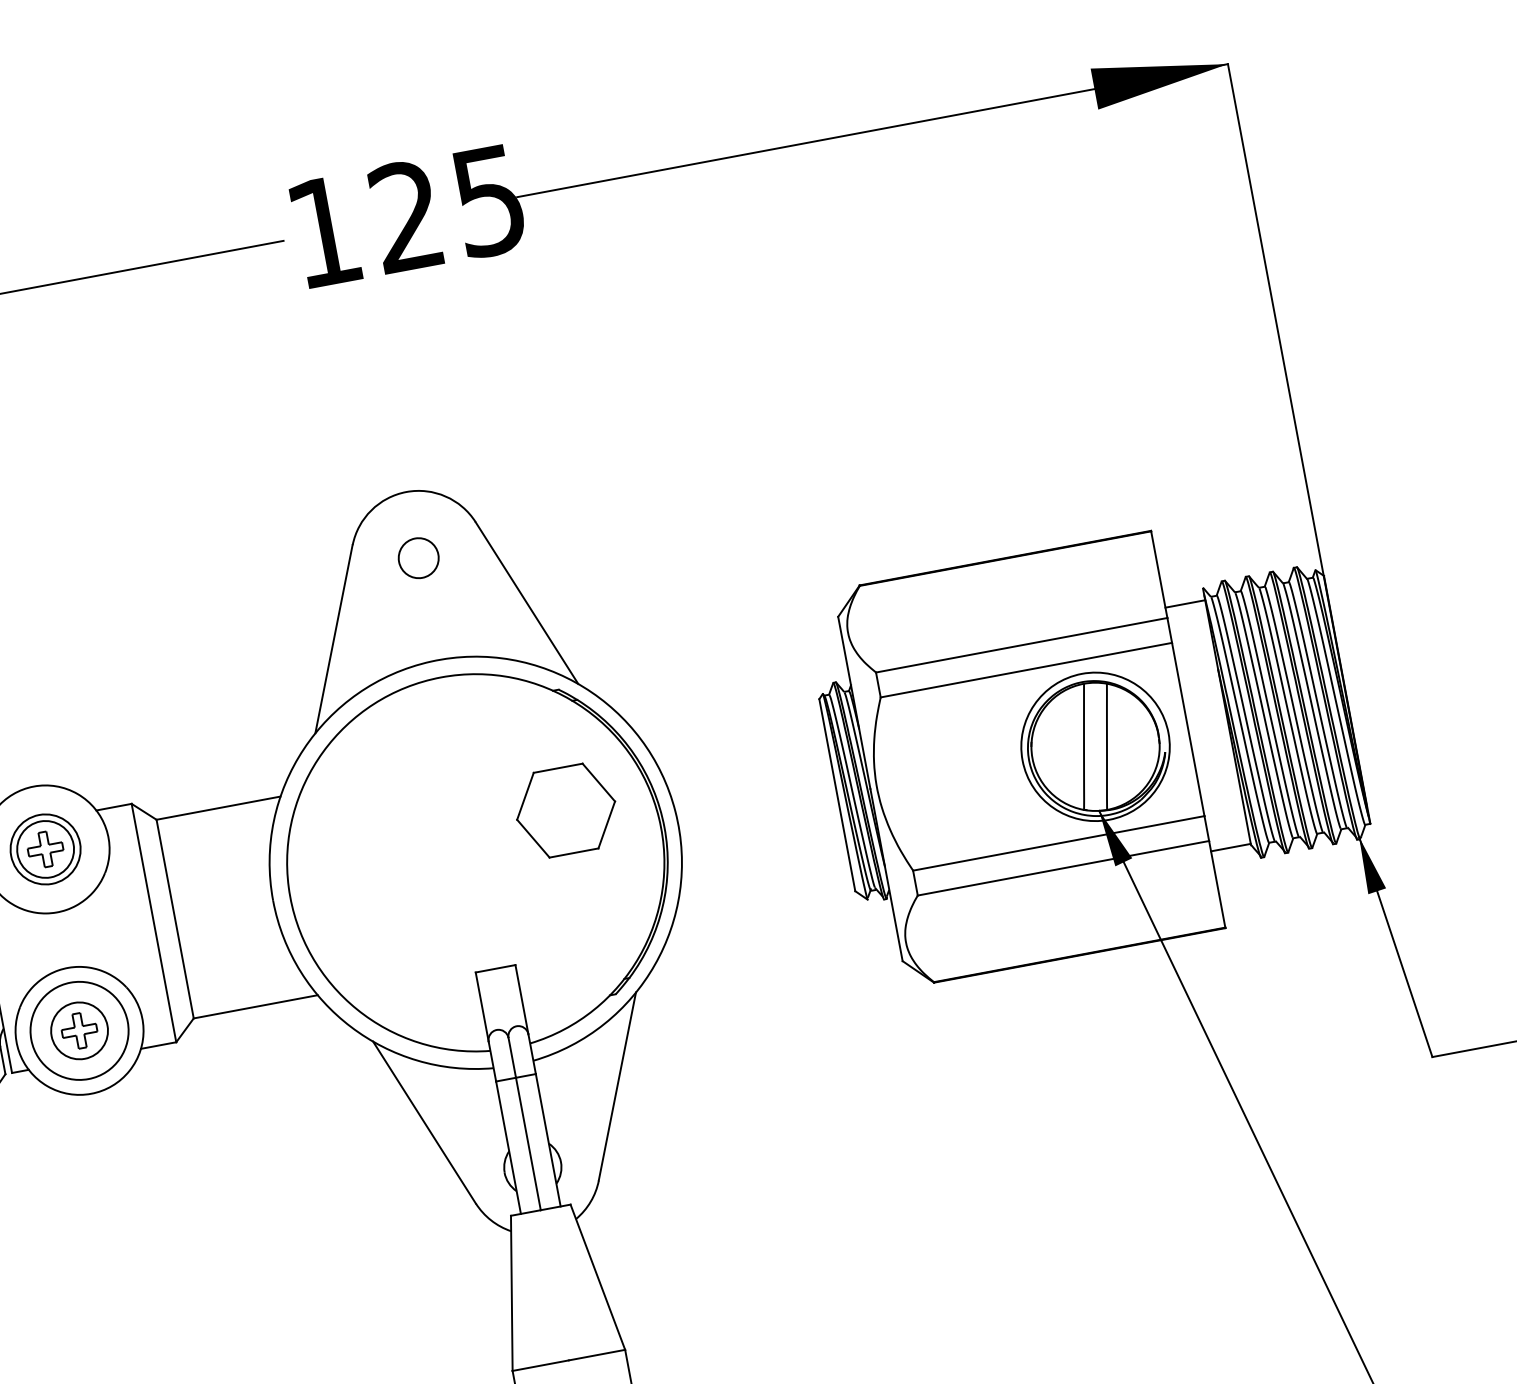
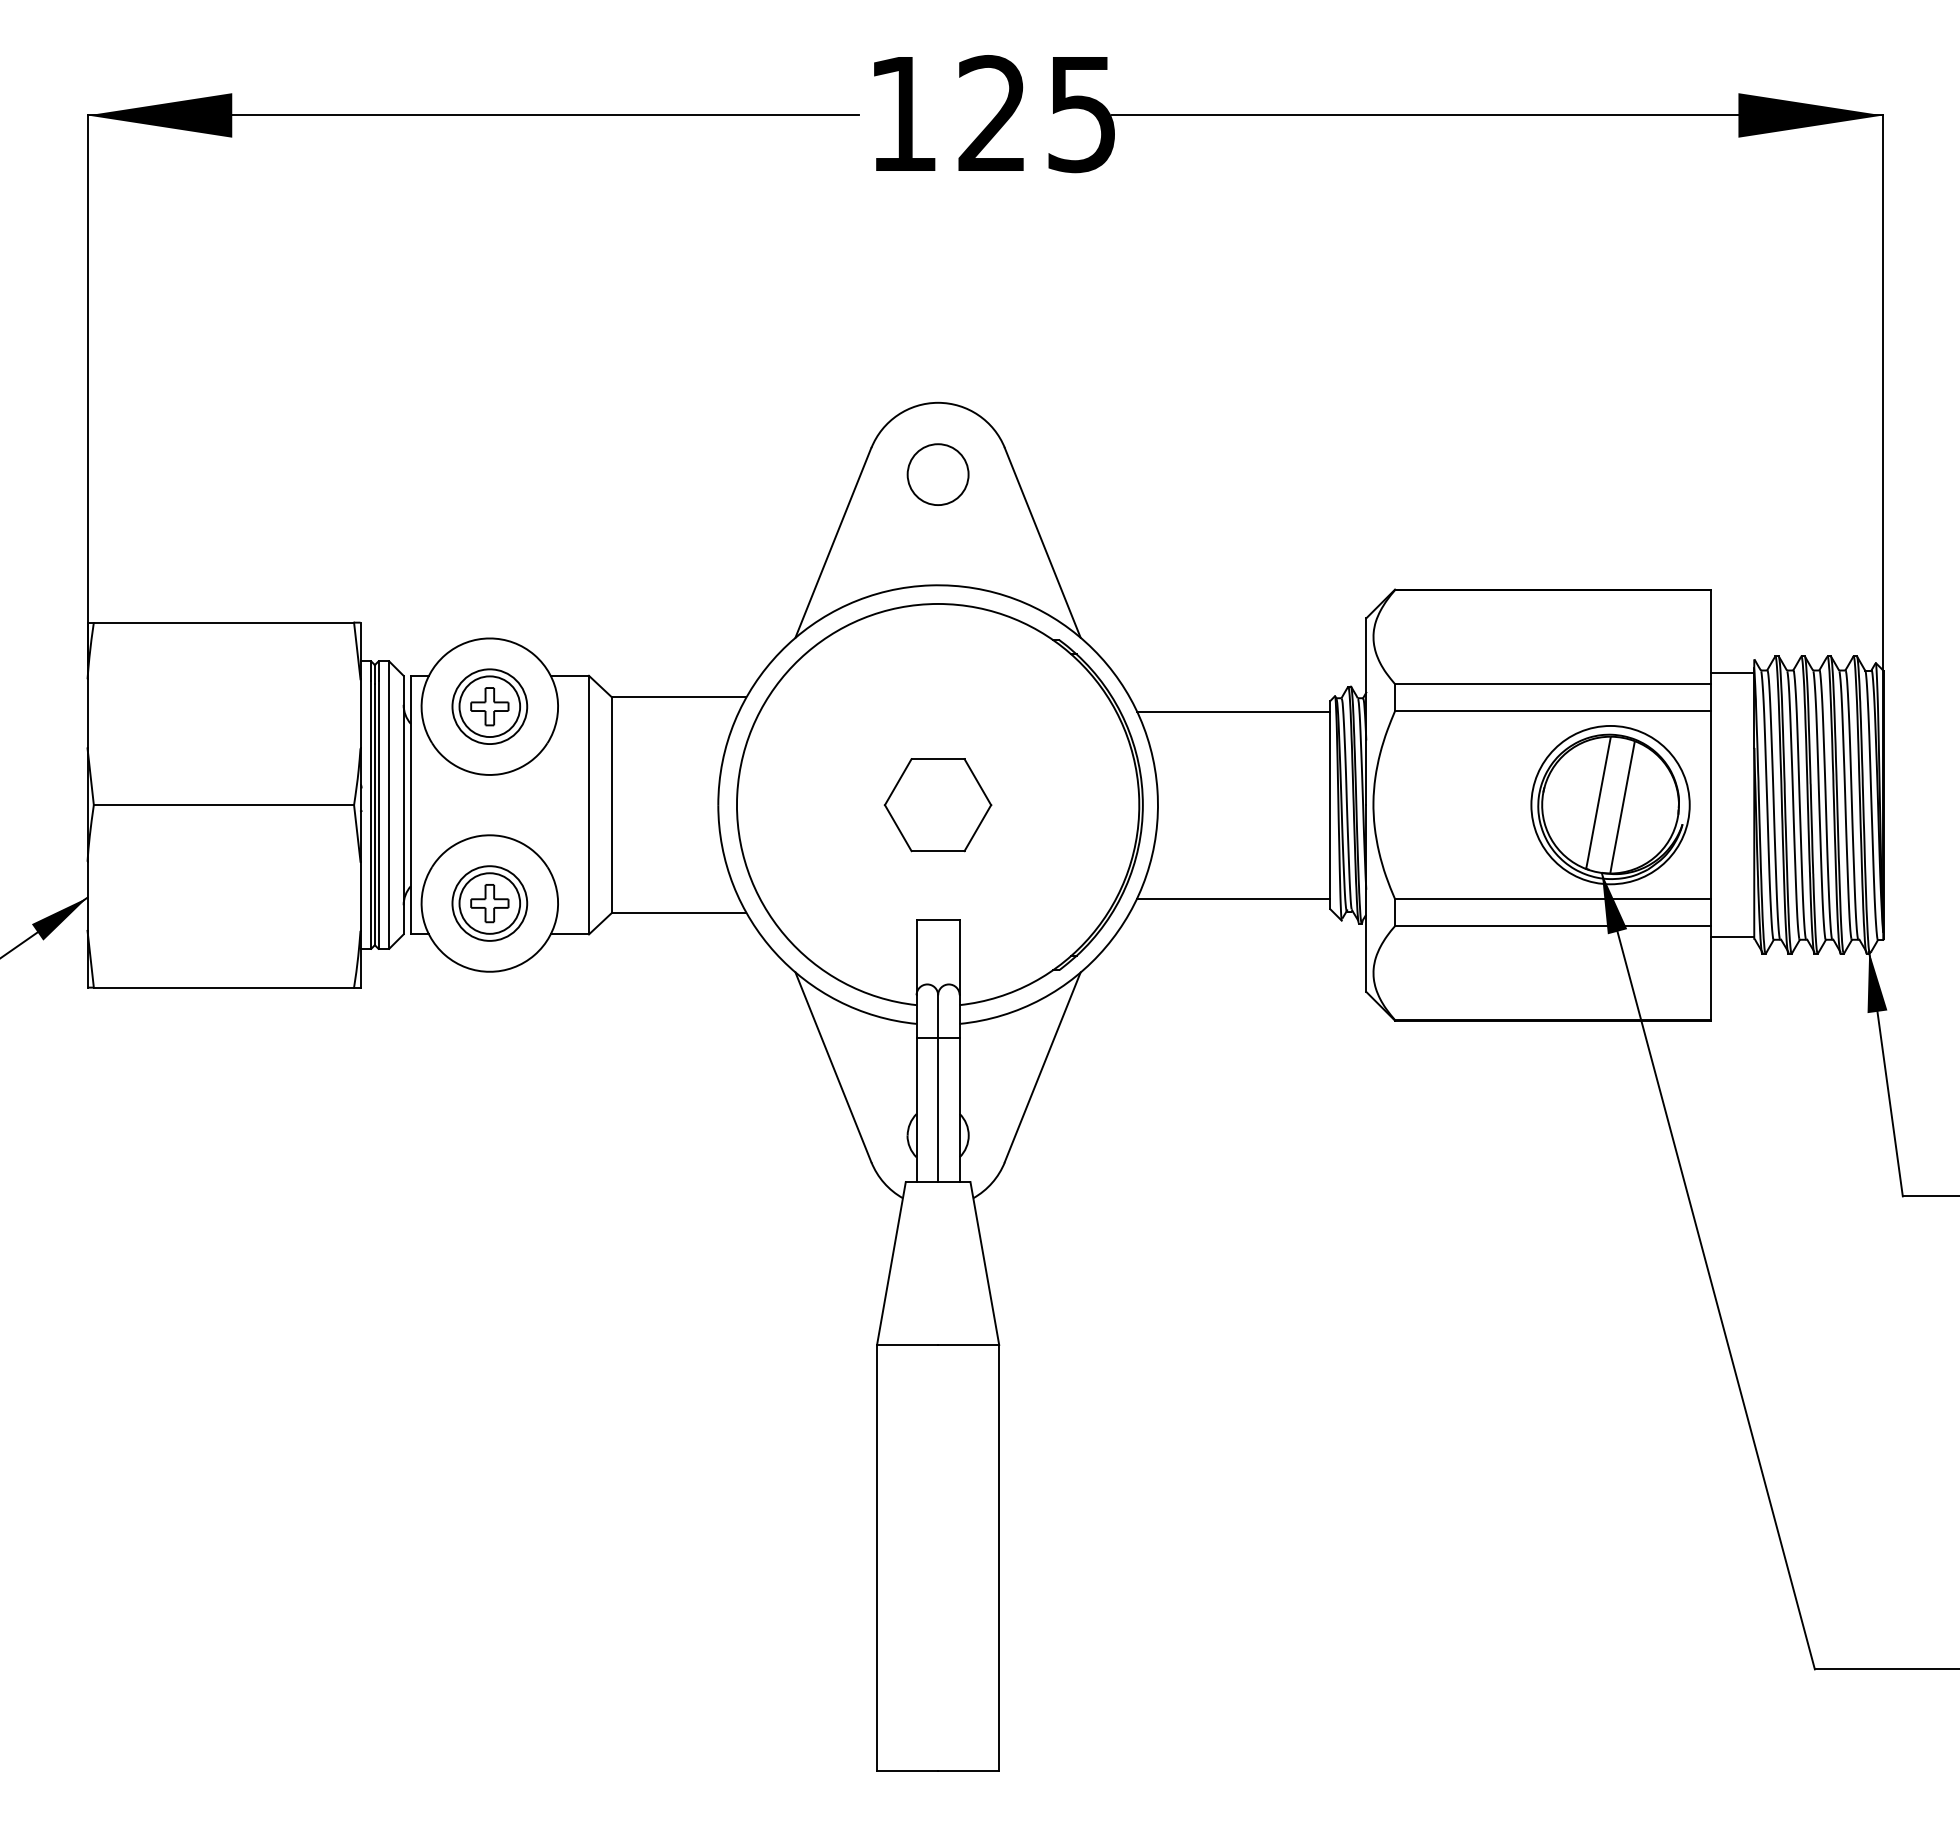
circle: (418, 558) -> (937, 474), size x1.43
line: (731, 725) -> (1233, 711), added
part: (565, 811) -> (937, 805), moved
line: (764, 897) -> (1233, 898), added
circle: (79, 1030) -> (489, 903), size x0.71

